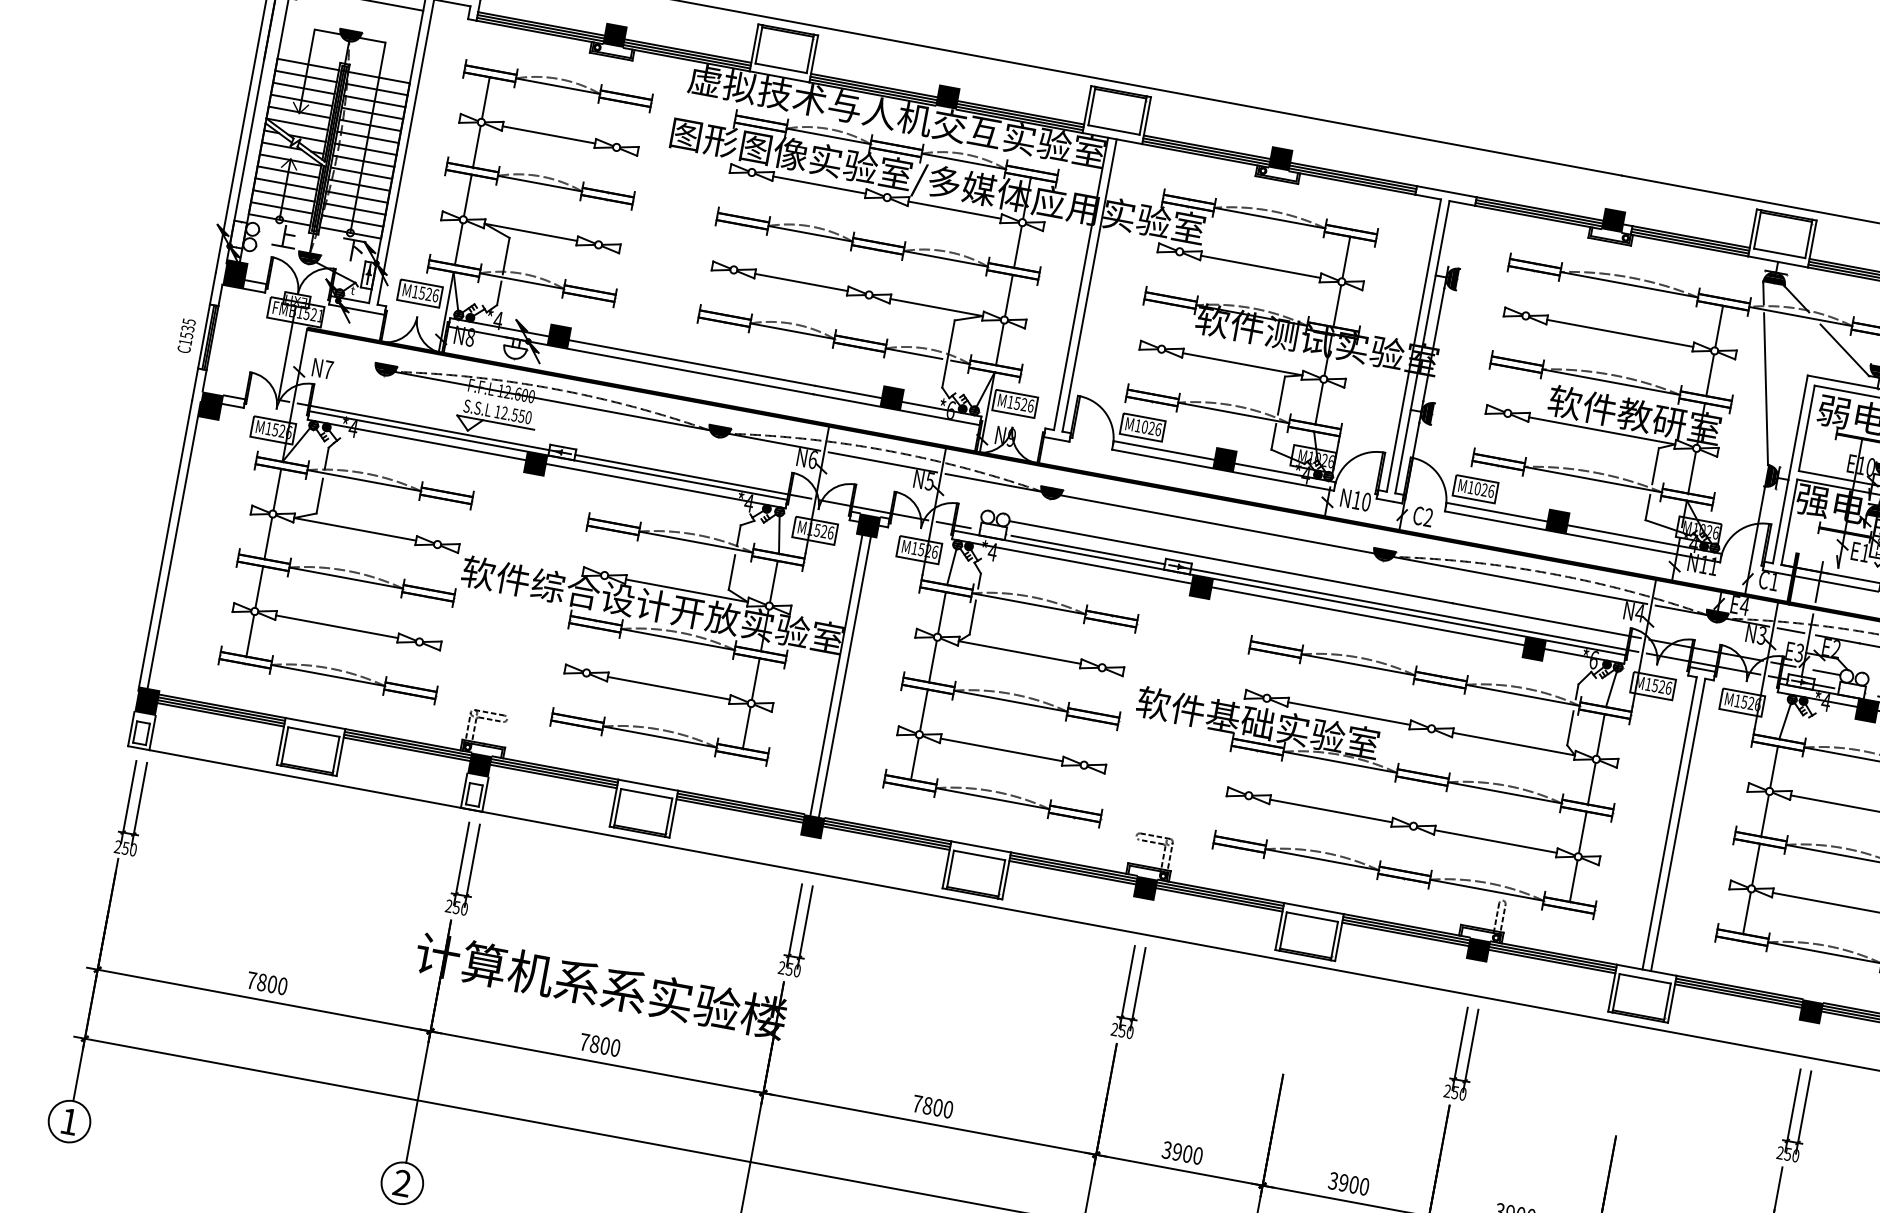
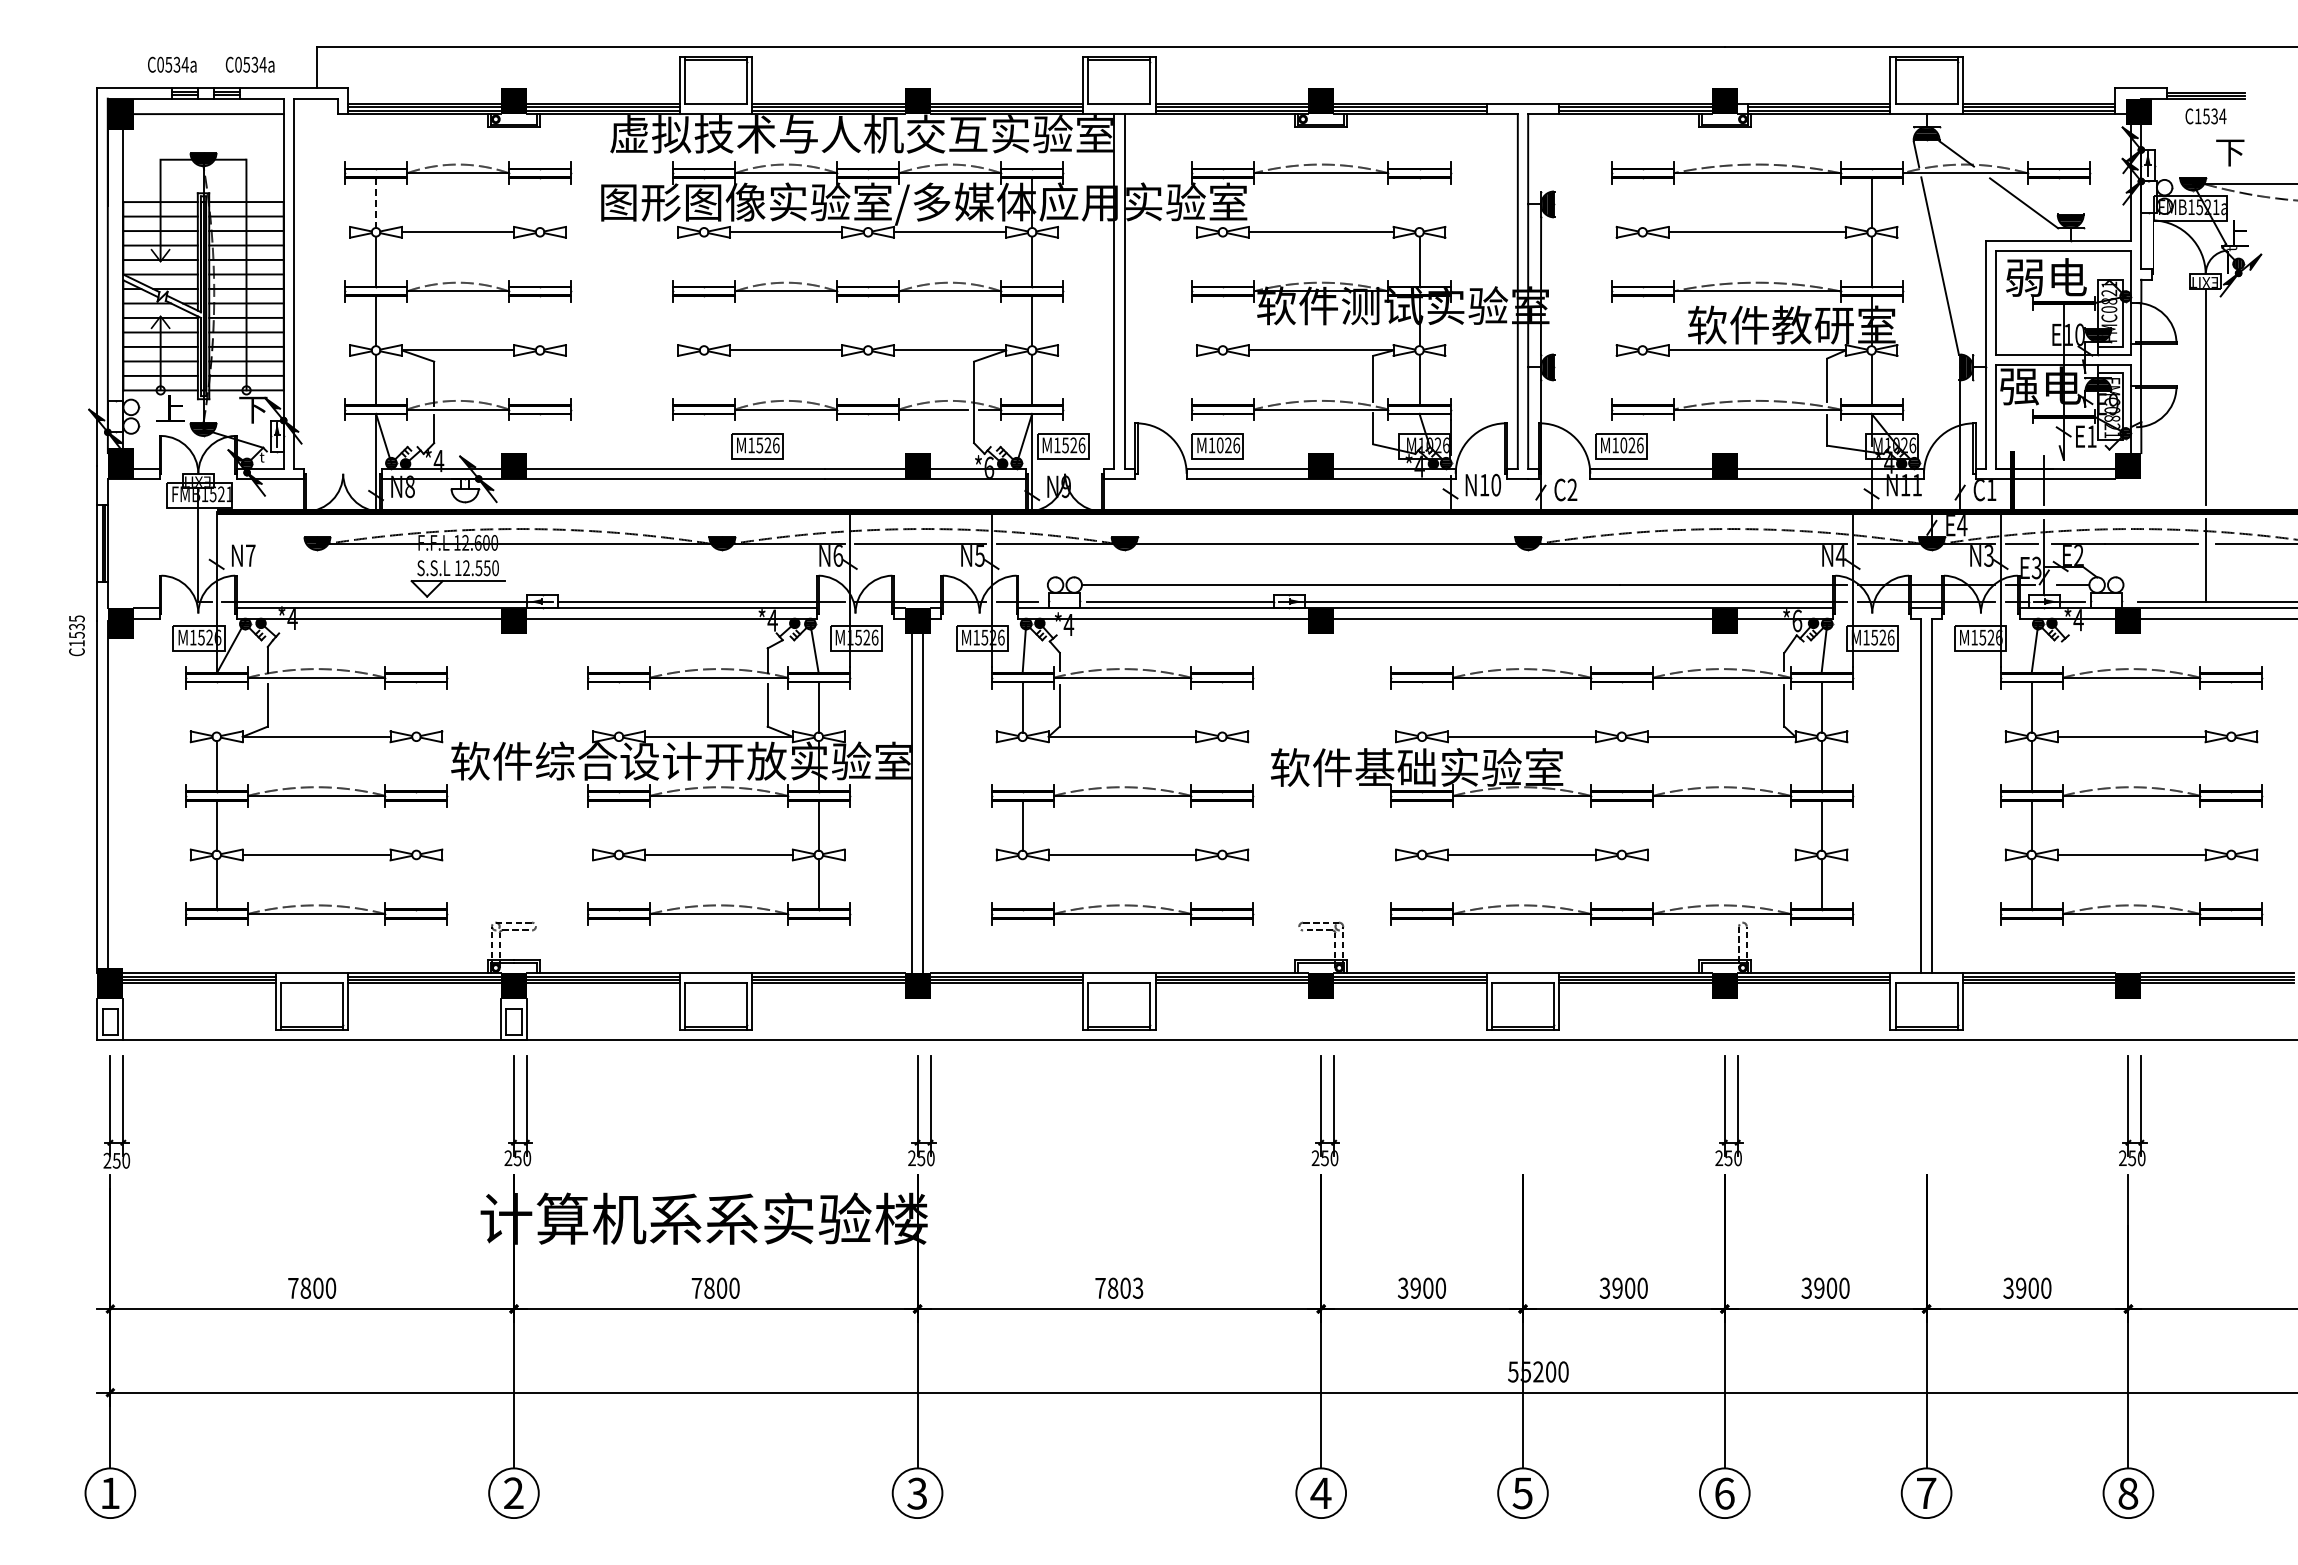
line: (486, 98) -> (376, 203), solid -> dashed
line: (1346, 257) -> (1419, 202), removed
part: (420, 293) -> (757, 446), moved
text: (186, 335) -> (76, 635), moved
line: (277, 489) -> (216, 707), removed
line: (932, 661) -> (1022, 766), removed
line: (914, 759) -> (1022, 884), removed
line: (1495, 841) -> (1721, 854), removed
text: (948, 1108) -> (1137, 1287), 7800 -> 7803

